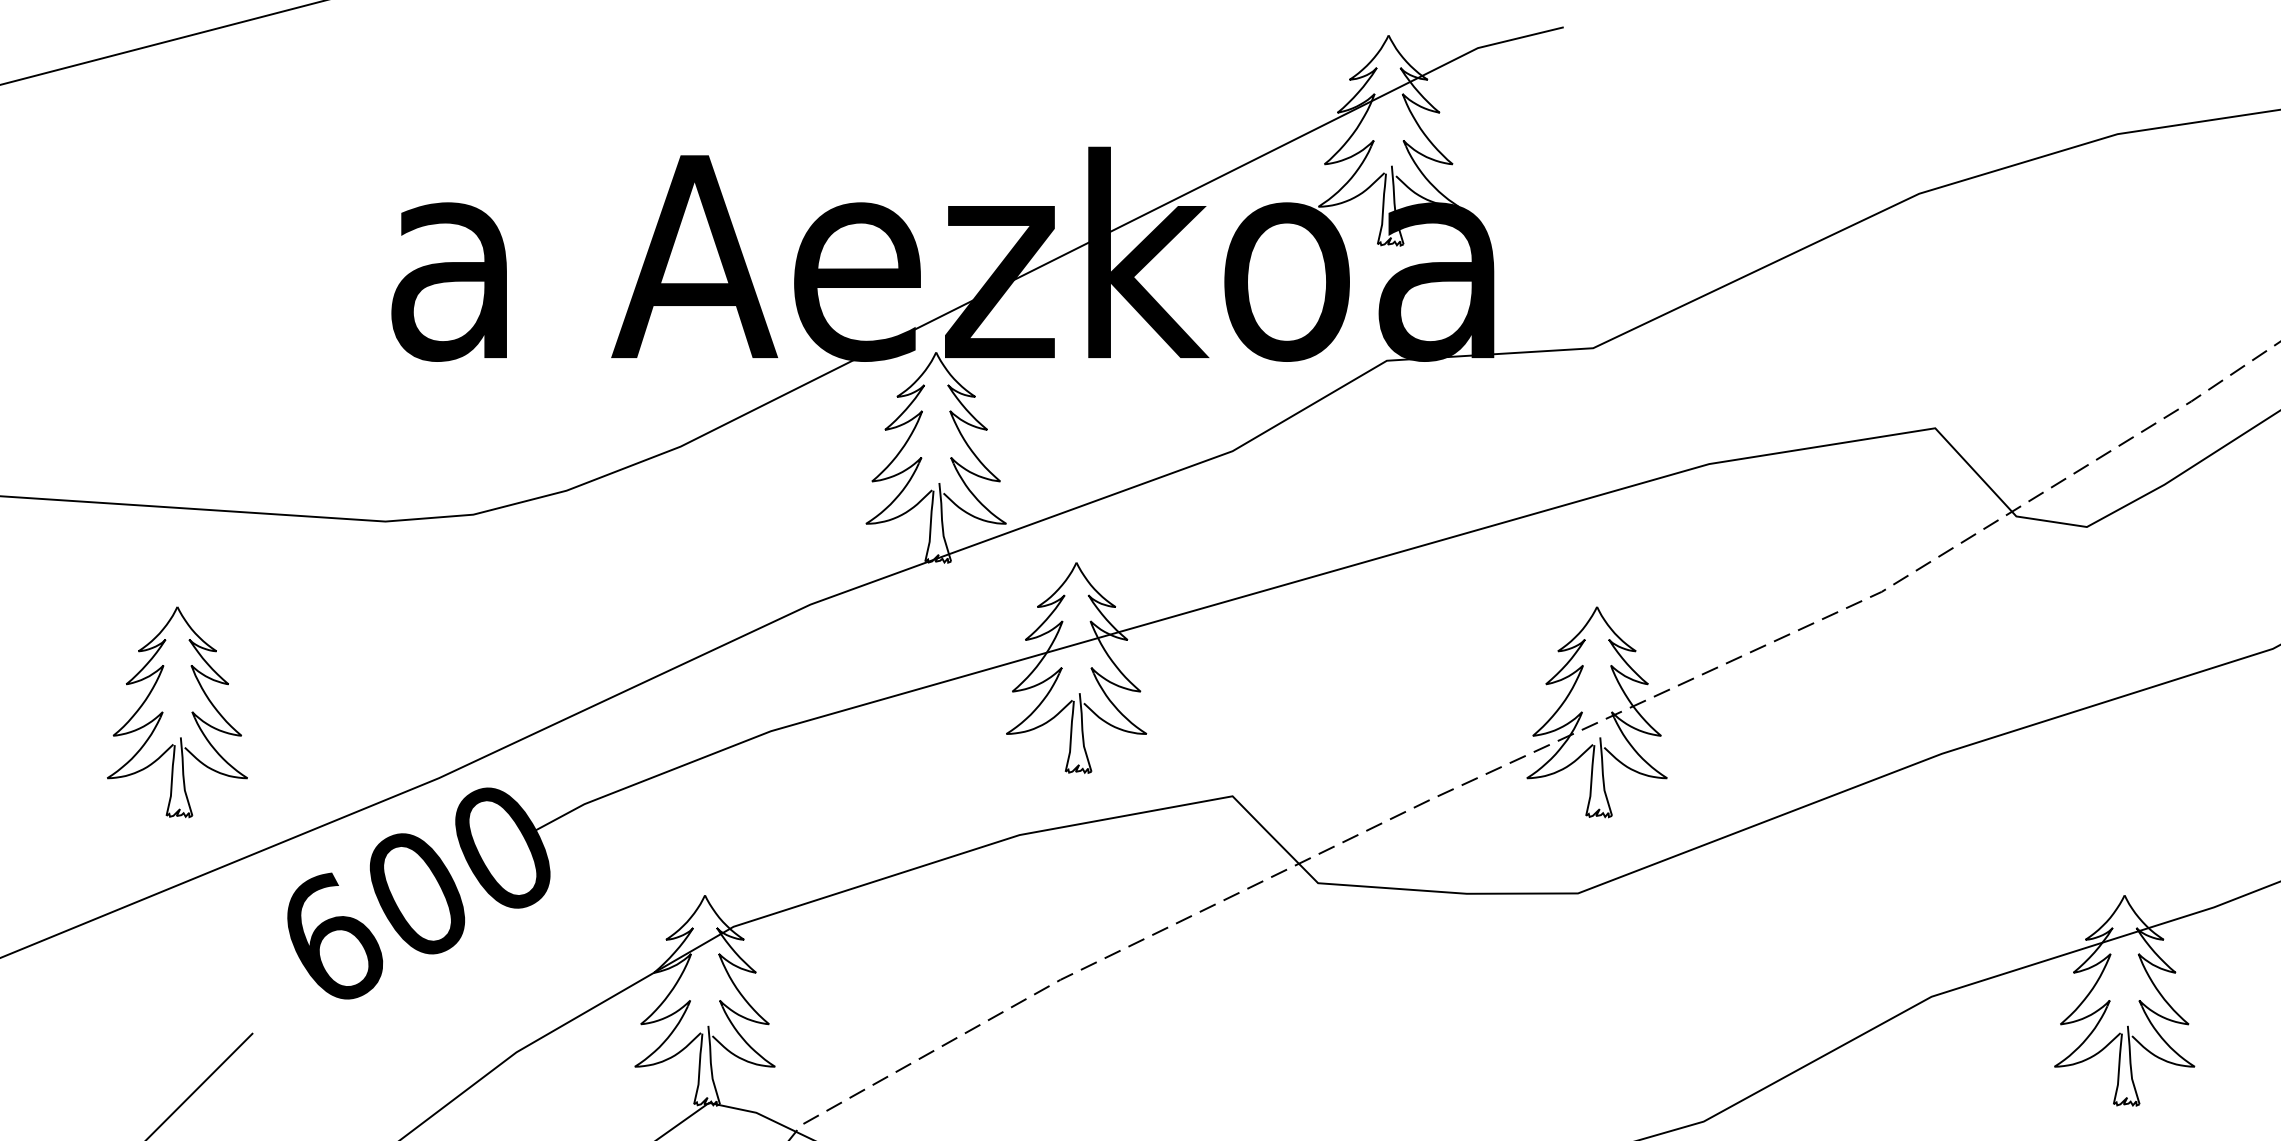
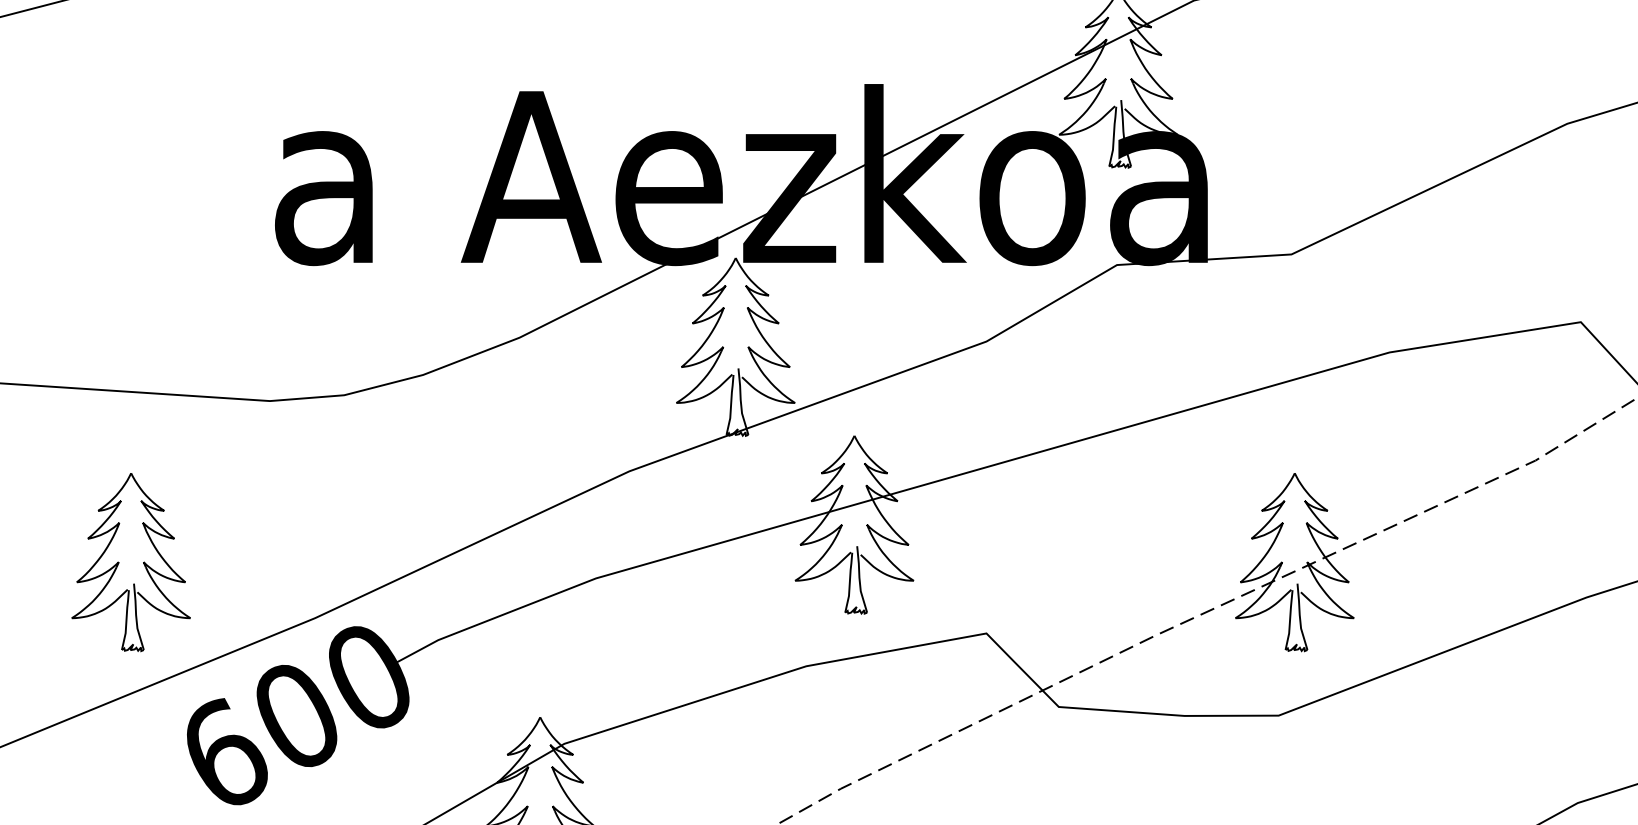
part: (163, 712) -> (119, 562), moved

